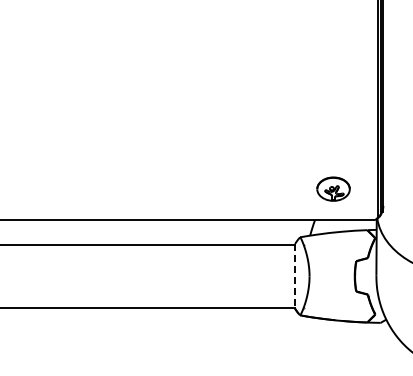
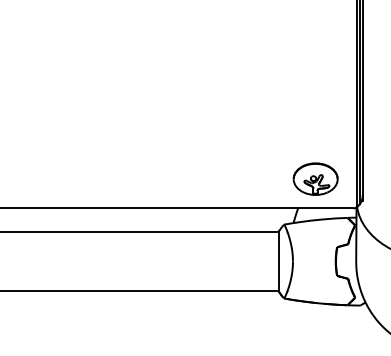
part: (333, 188) -> (315, 178), size x1.43
line: (295, 276) -> (279, 261), dashed -> solid

